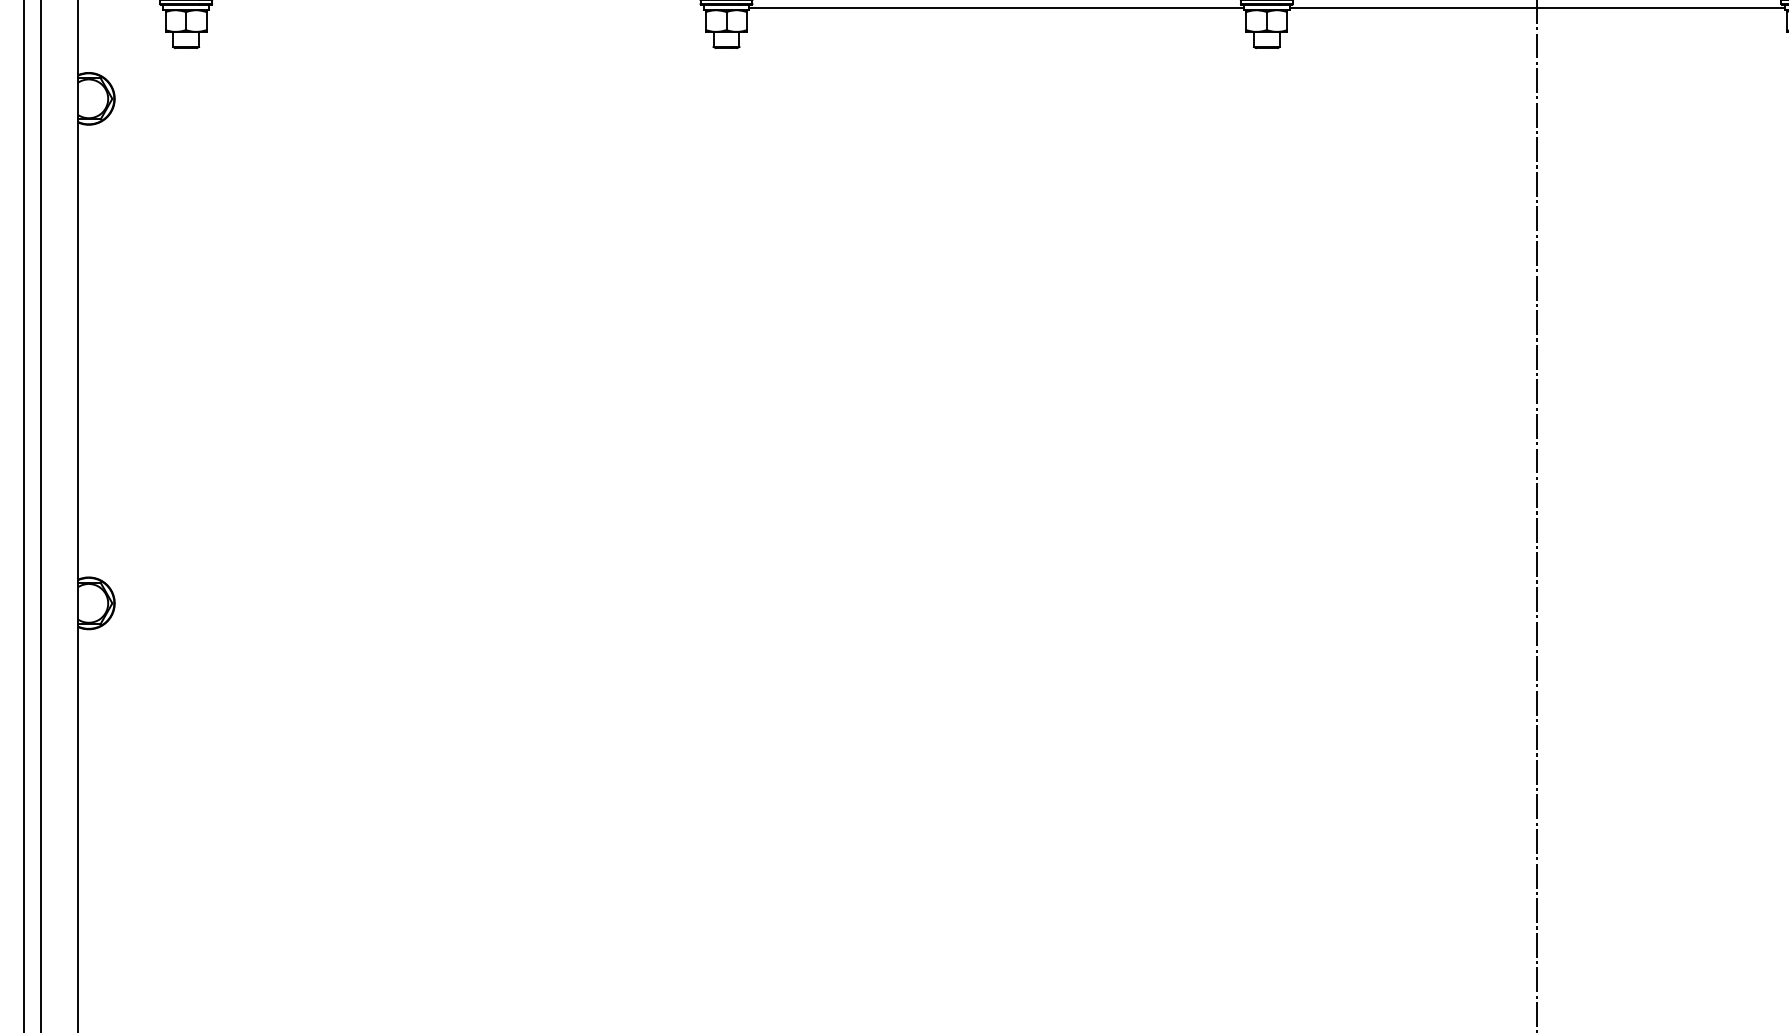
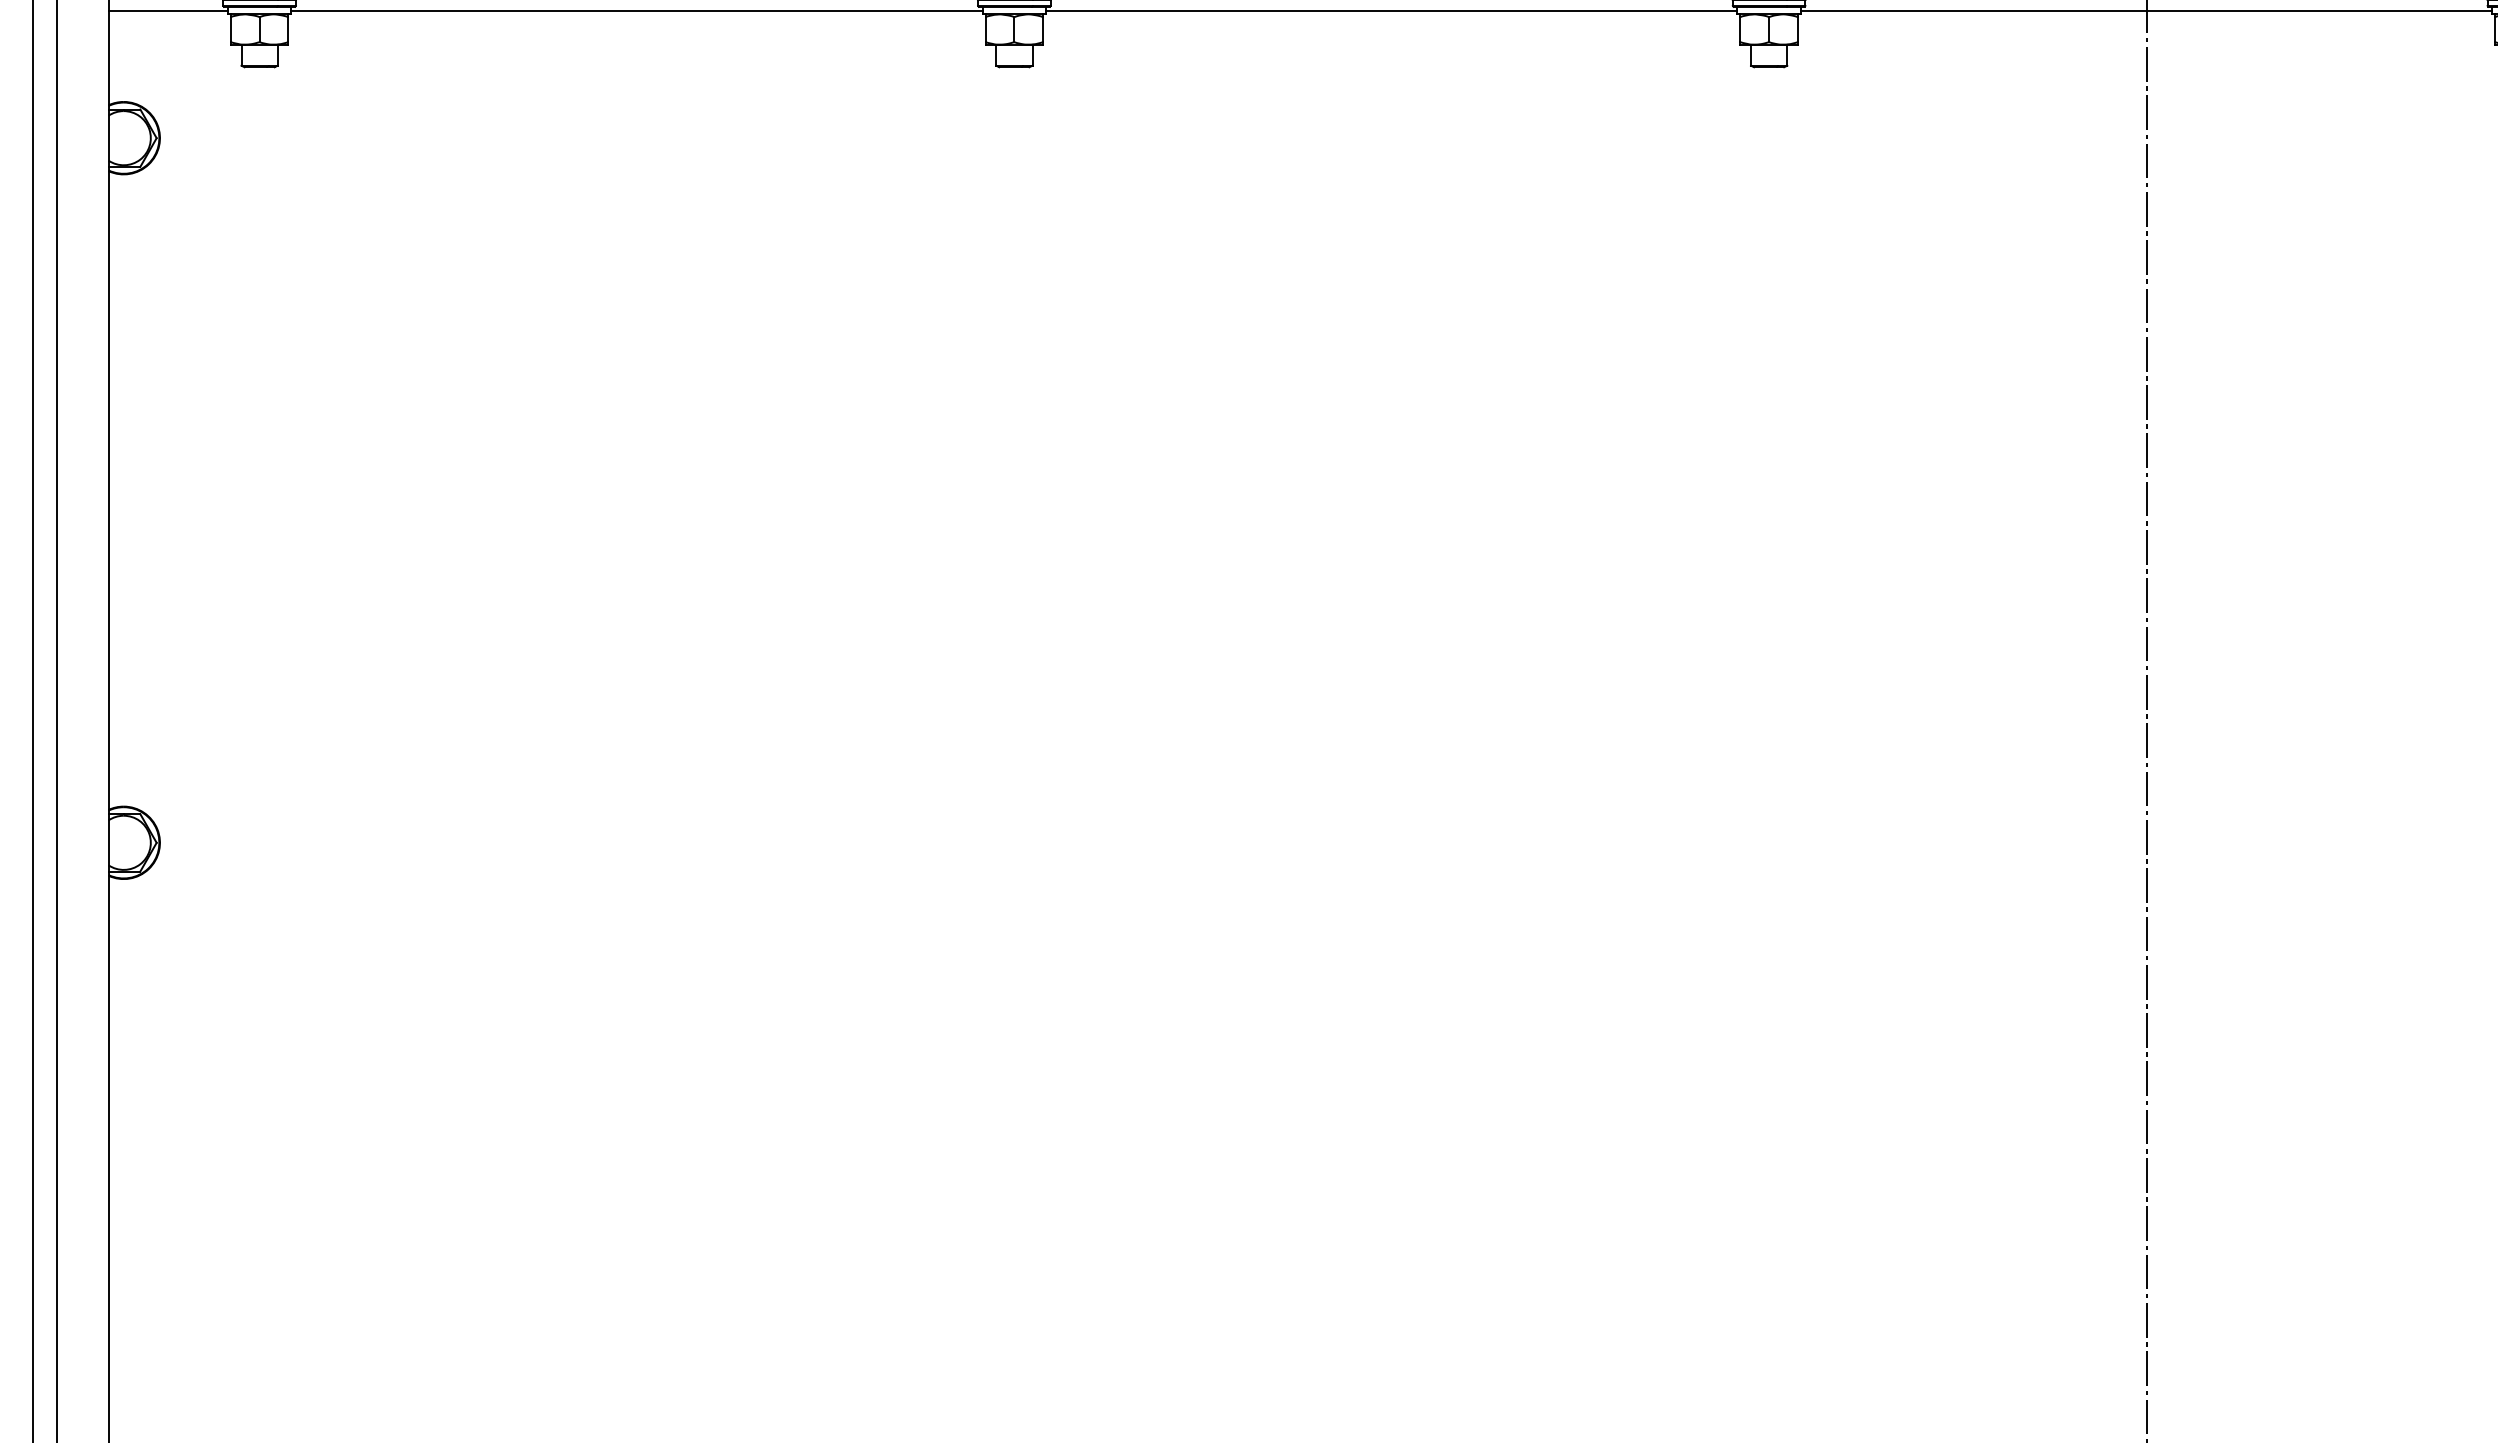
line: (120, 8) -> (167, 11), added
line: (455, 8) -> (636, 11), added

